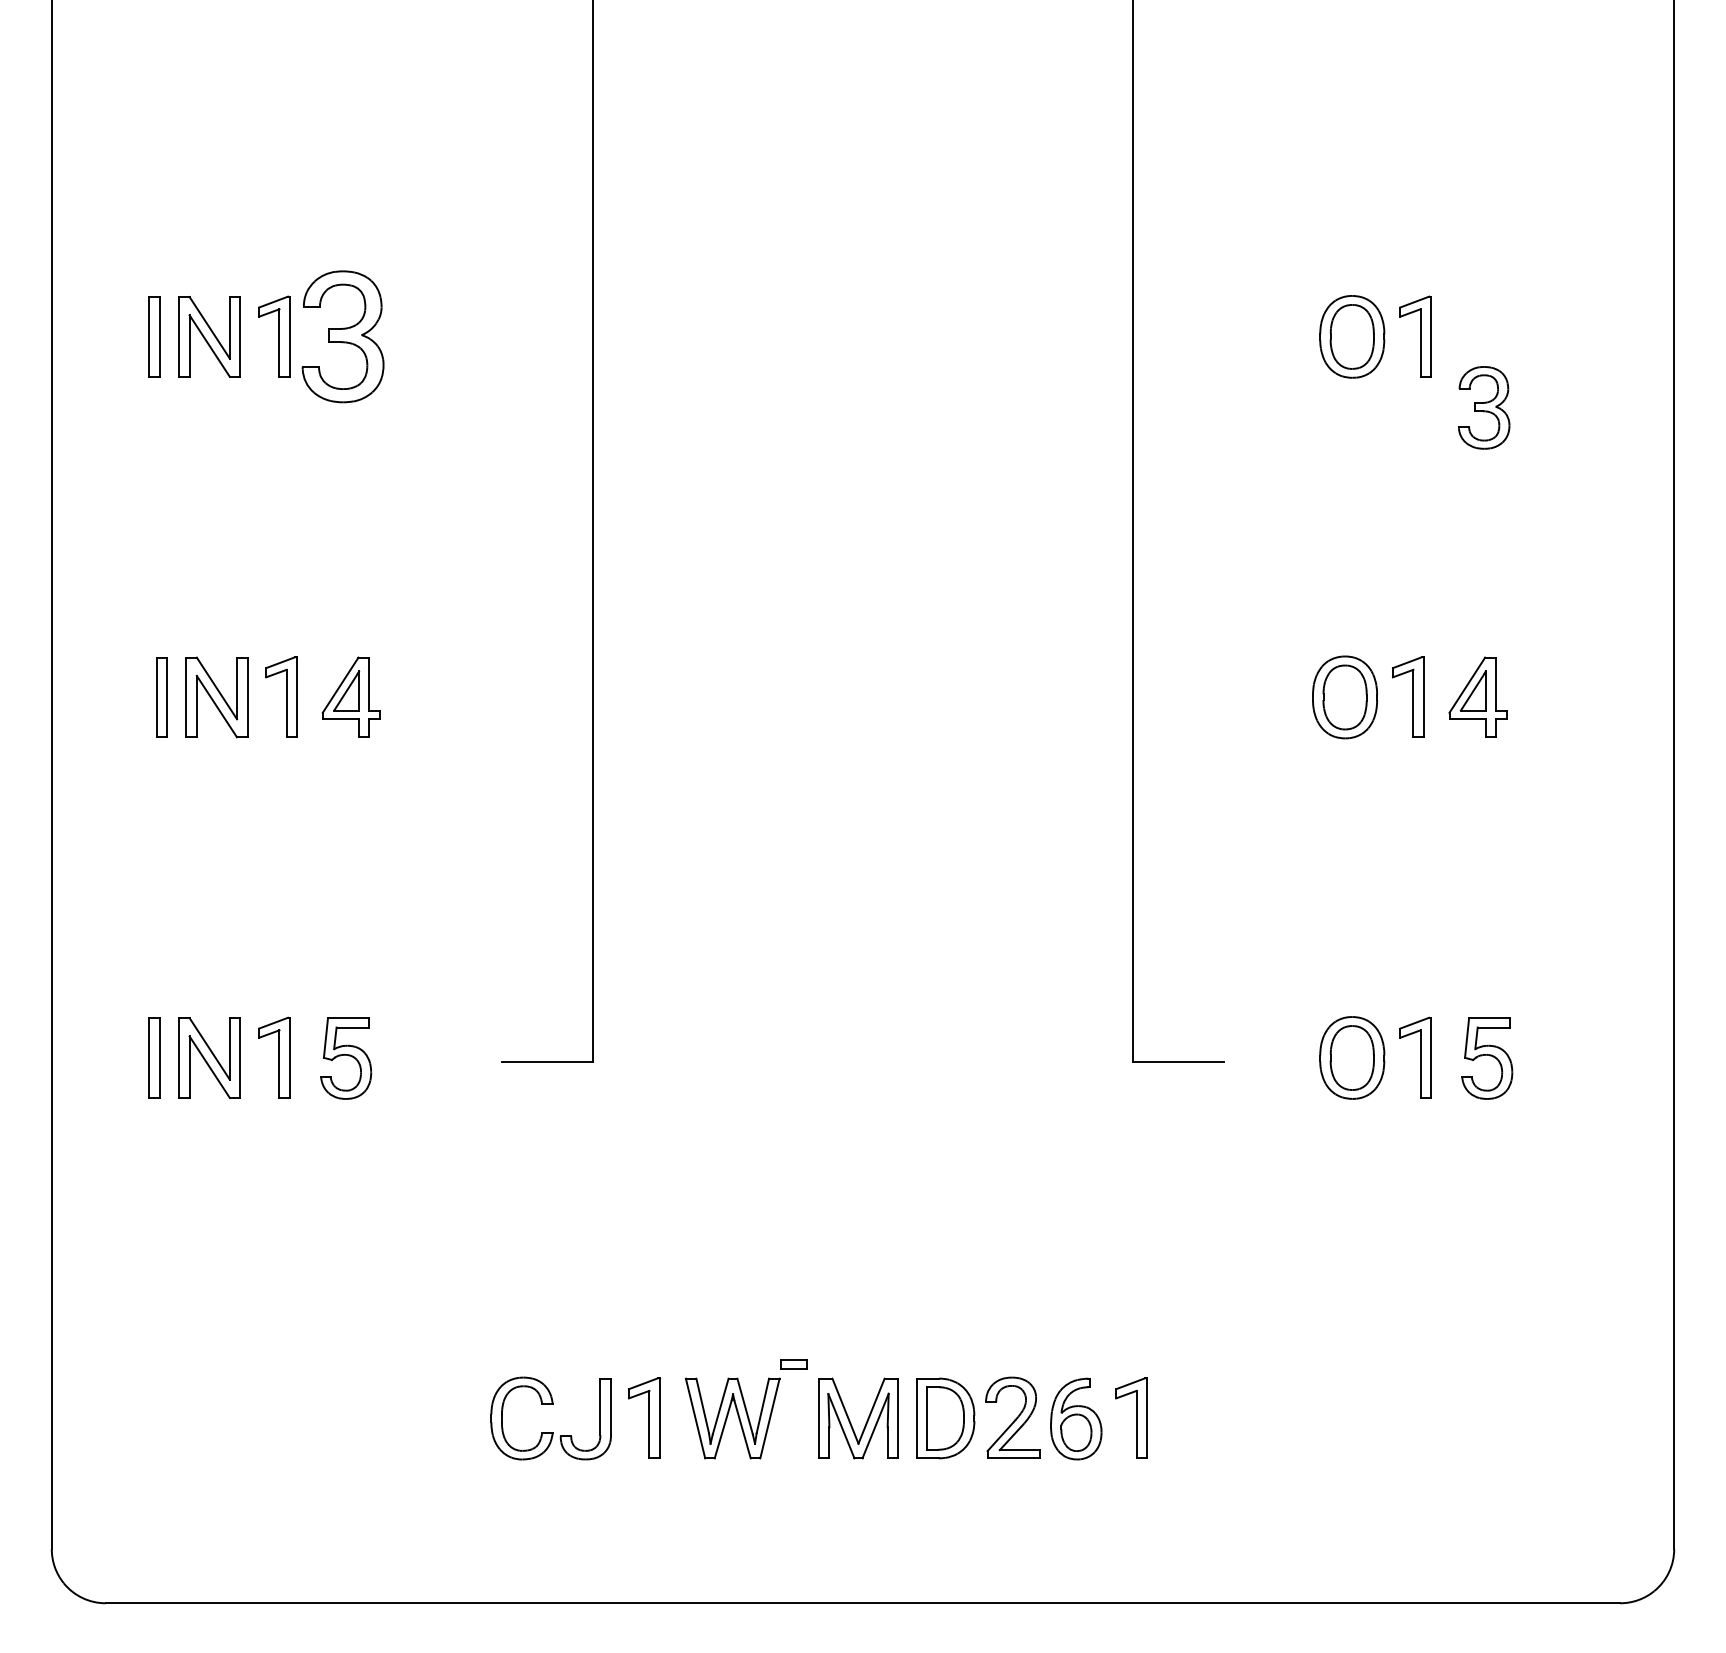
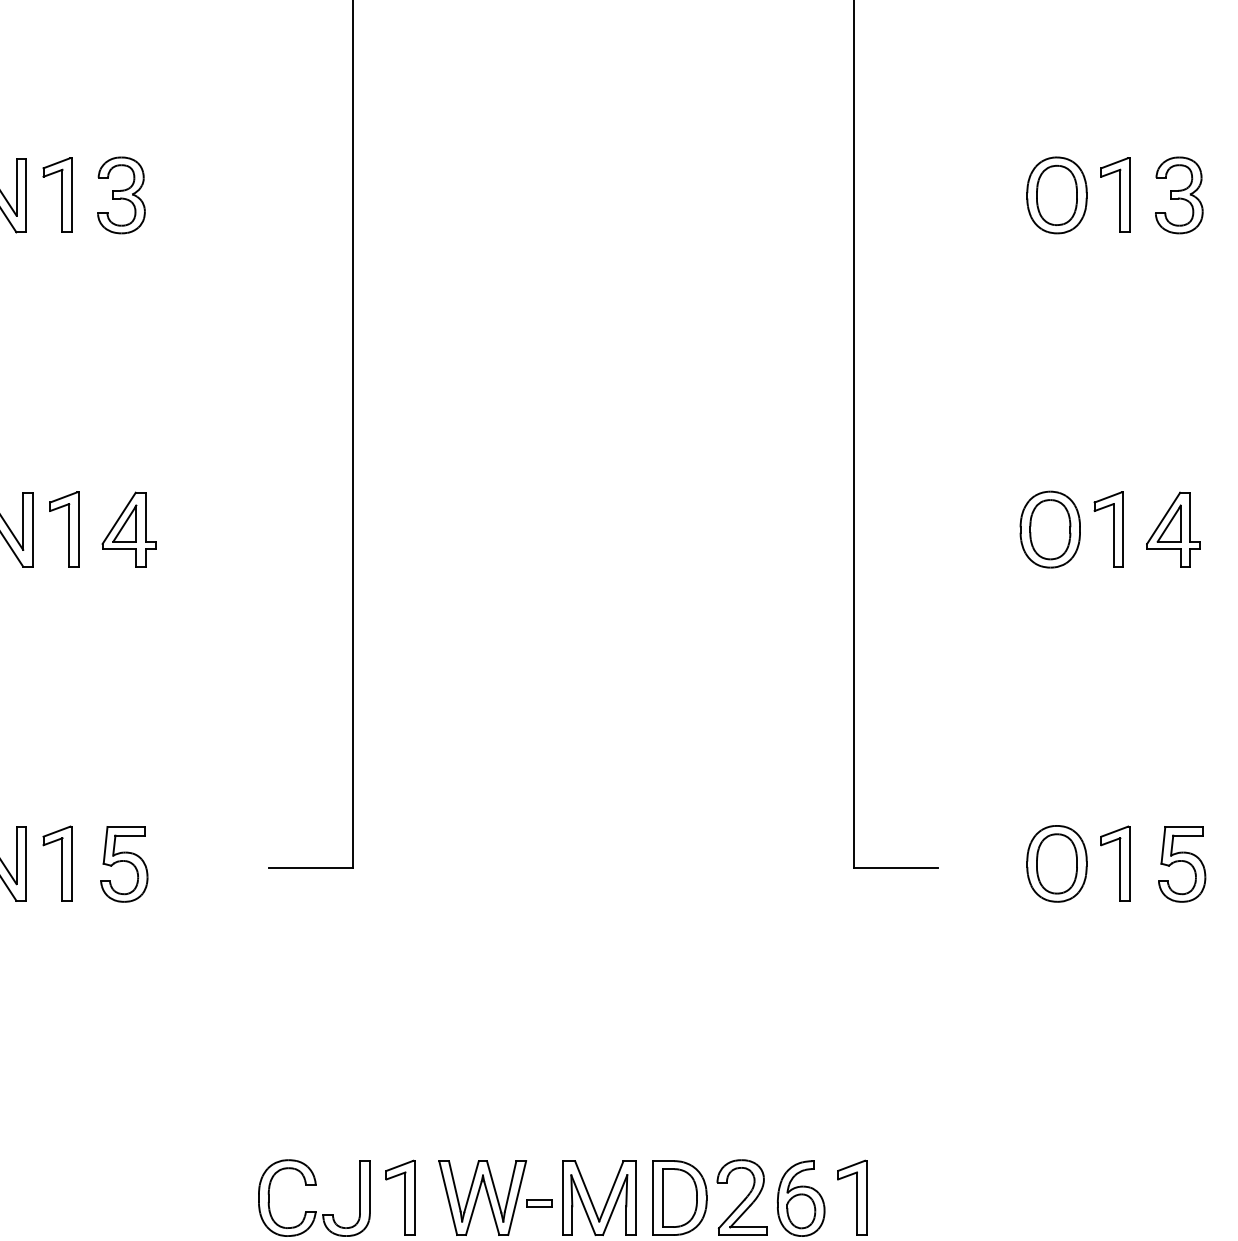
part: (342, 336) -> (120, 195), size x0.62
part: (1484, 407) -> (1179, 195), moved
part: (793, 1364) -> (539, 1203), moved

